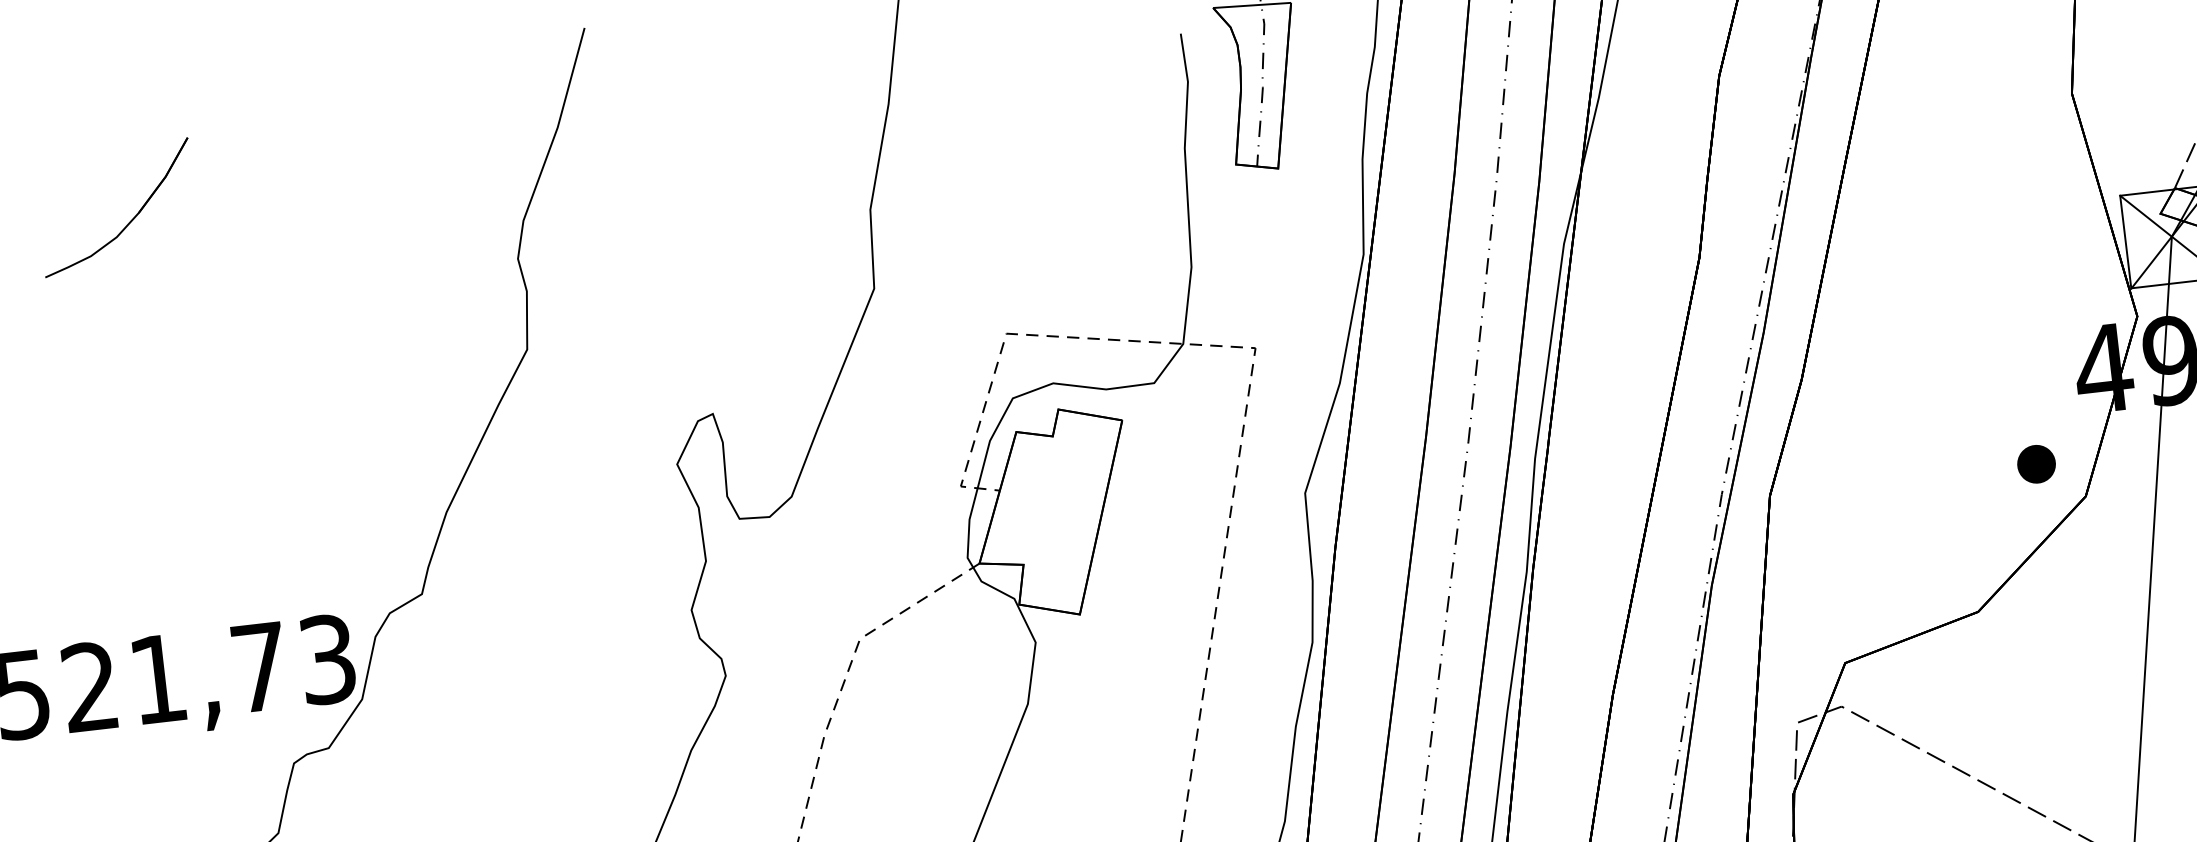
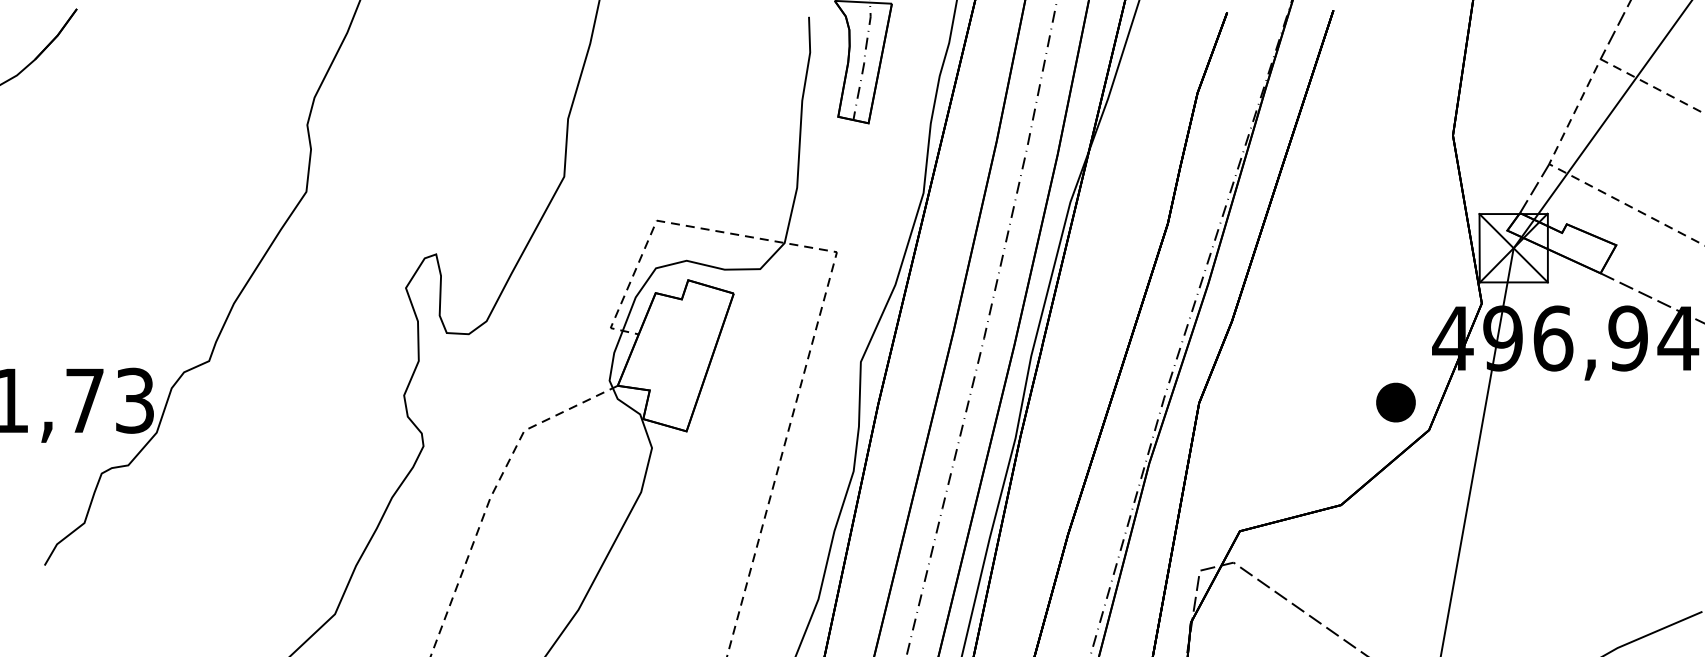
part: (2035, 464) -> (1395, 402), size x1.4

